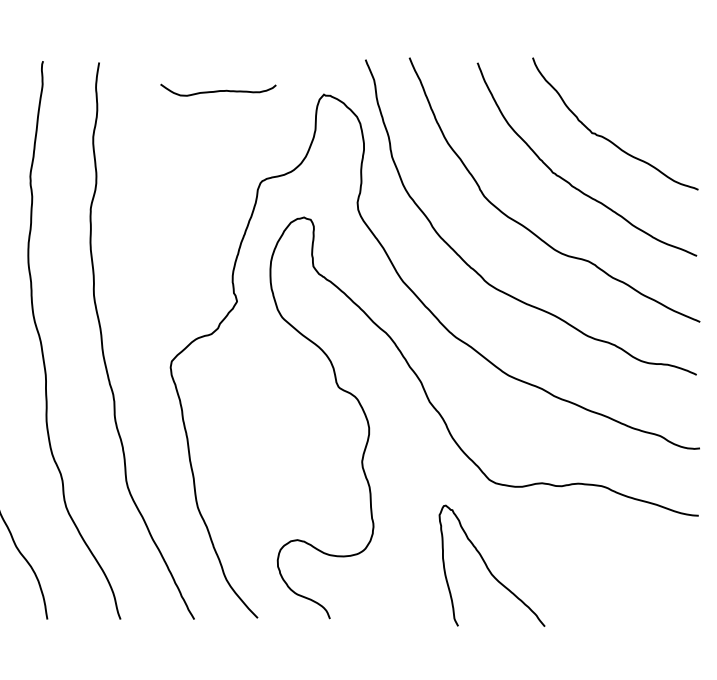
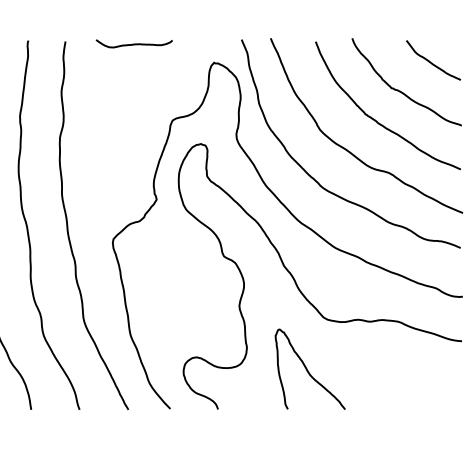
curve: (217, 89) -> (133, 43), moved
curve: (654, 94) -> (432, 62), added
curve: (487, 564) -> (307, 368), moved

